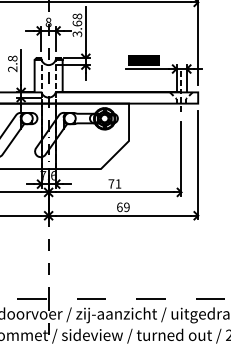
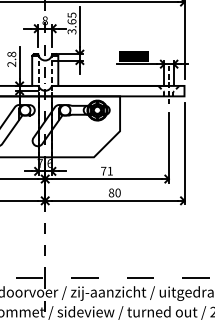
text: (76, 16) -> (71, 15), 3.68 -> 3.65
text: (123, 206) -> (114, 192), 69 -> 80

